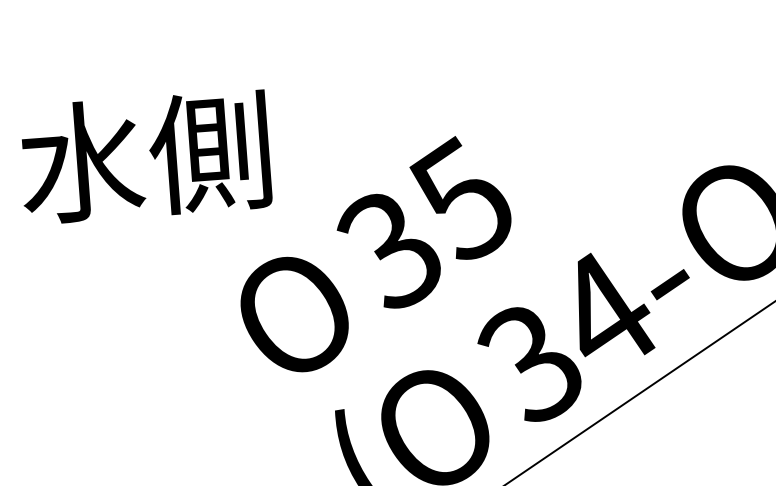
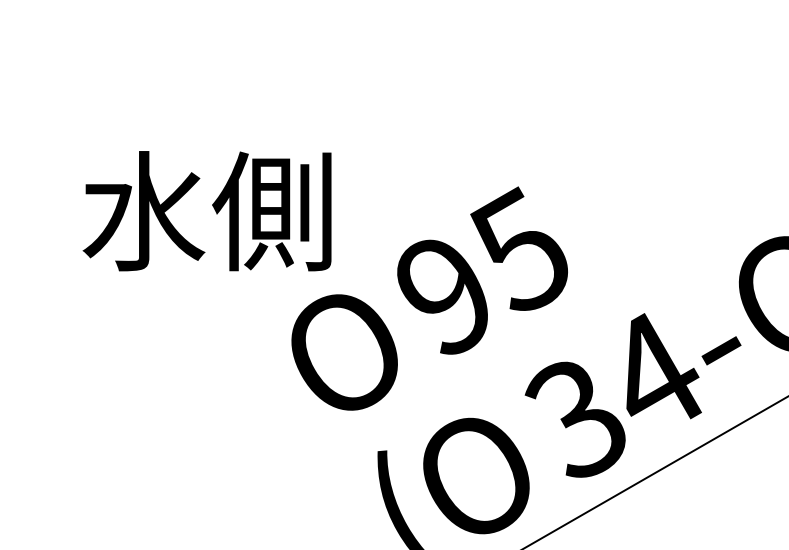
text: (144, 157) -> (206, 211), moved
text: (389, 251) -> (443, 296), 35 -> 95

